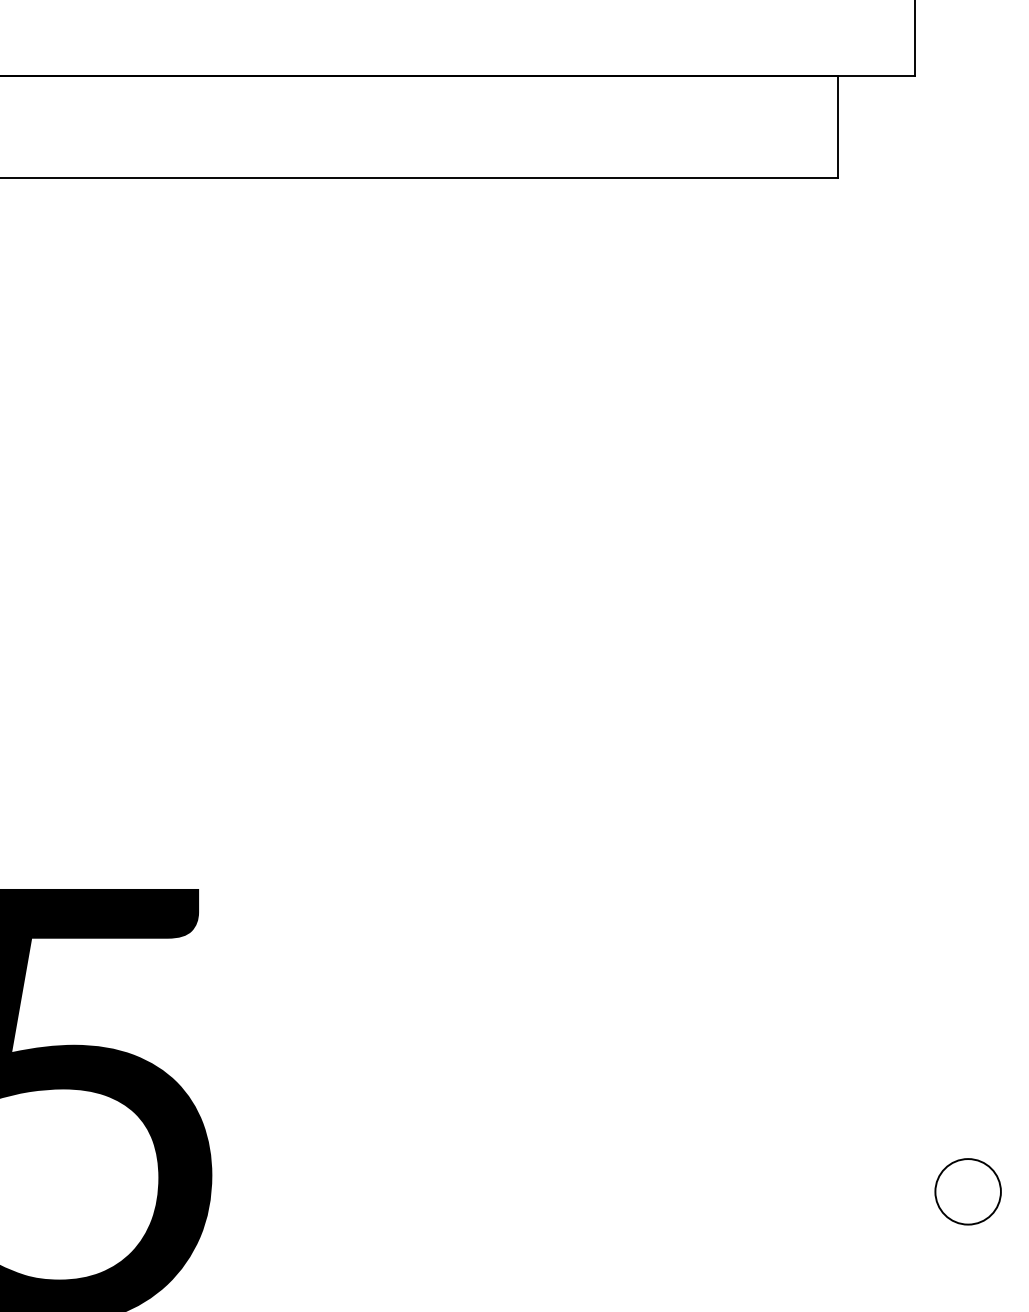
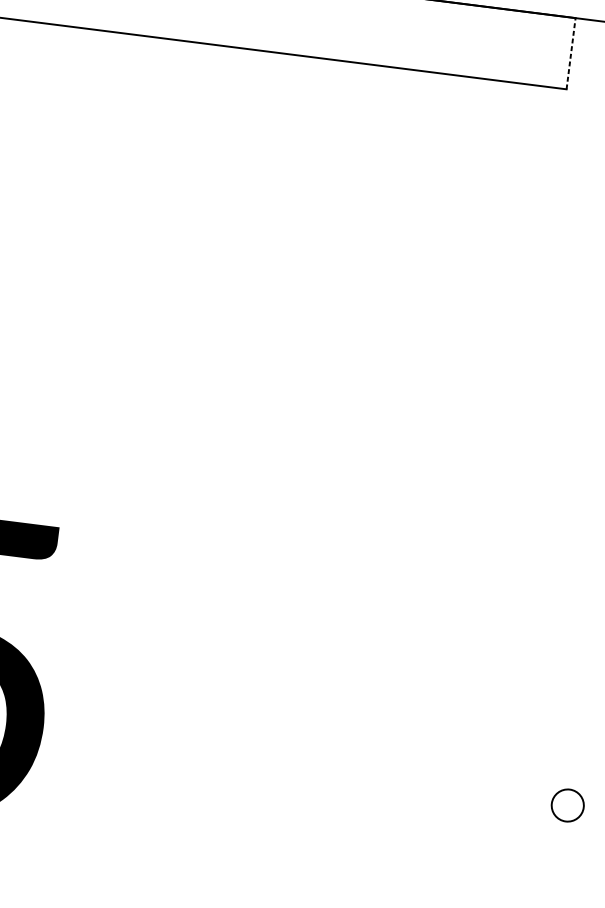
line: (838, 126) -> (571, 53), solid -> dashed
circle: (967, 1191) -> (567, 805), size x0.7

